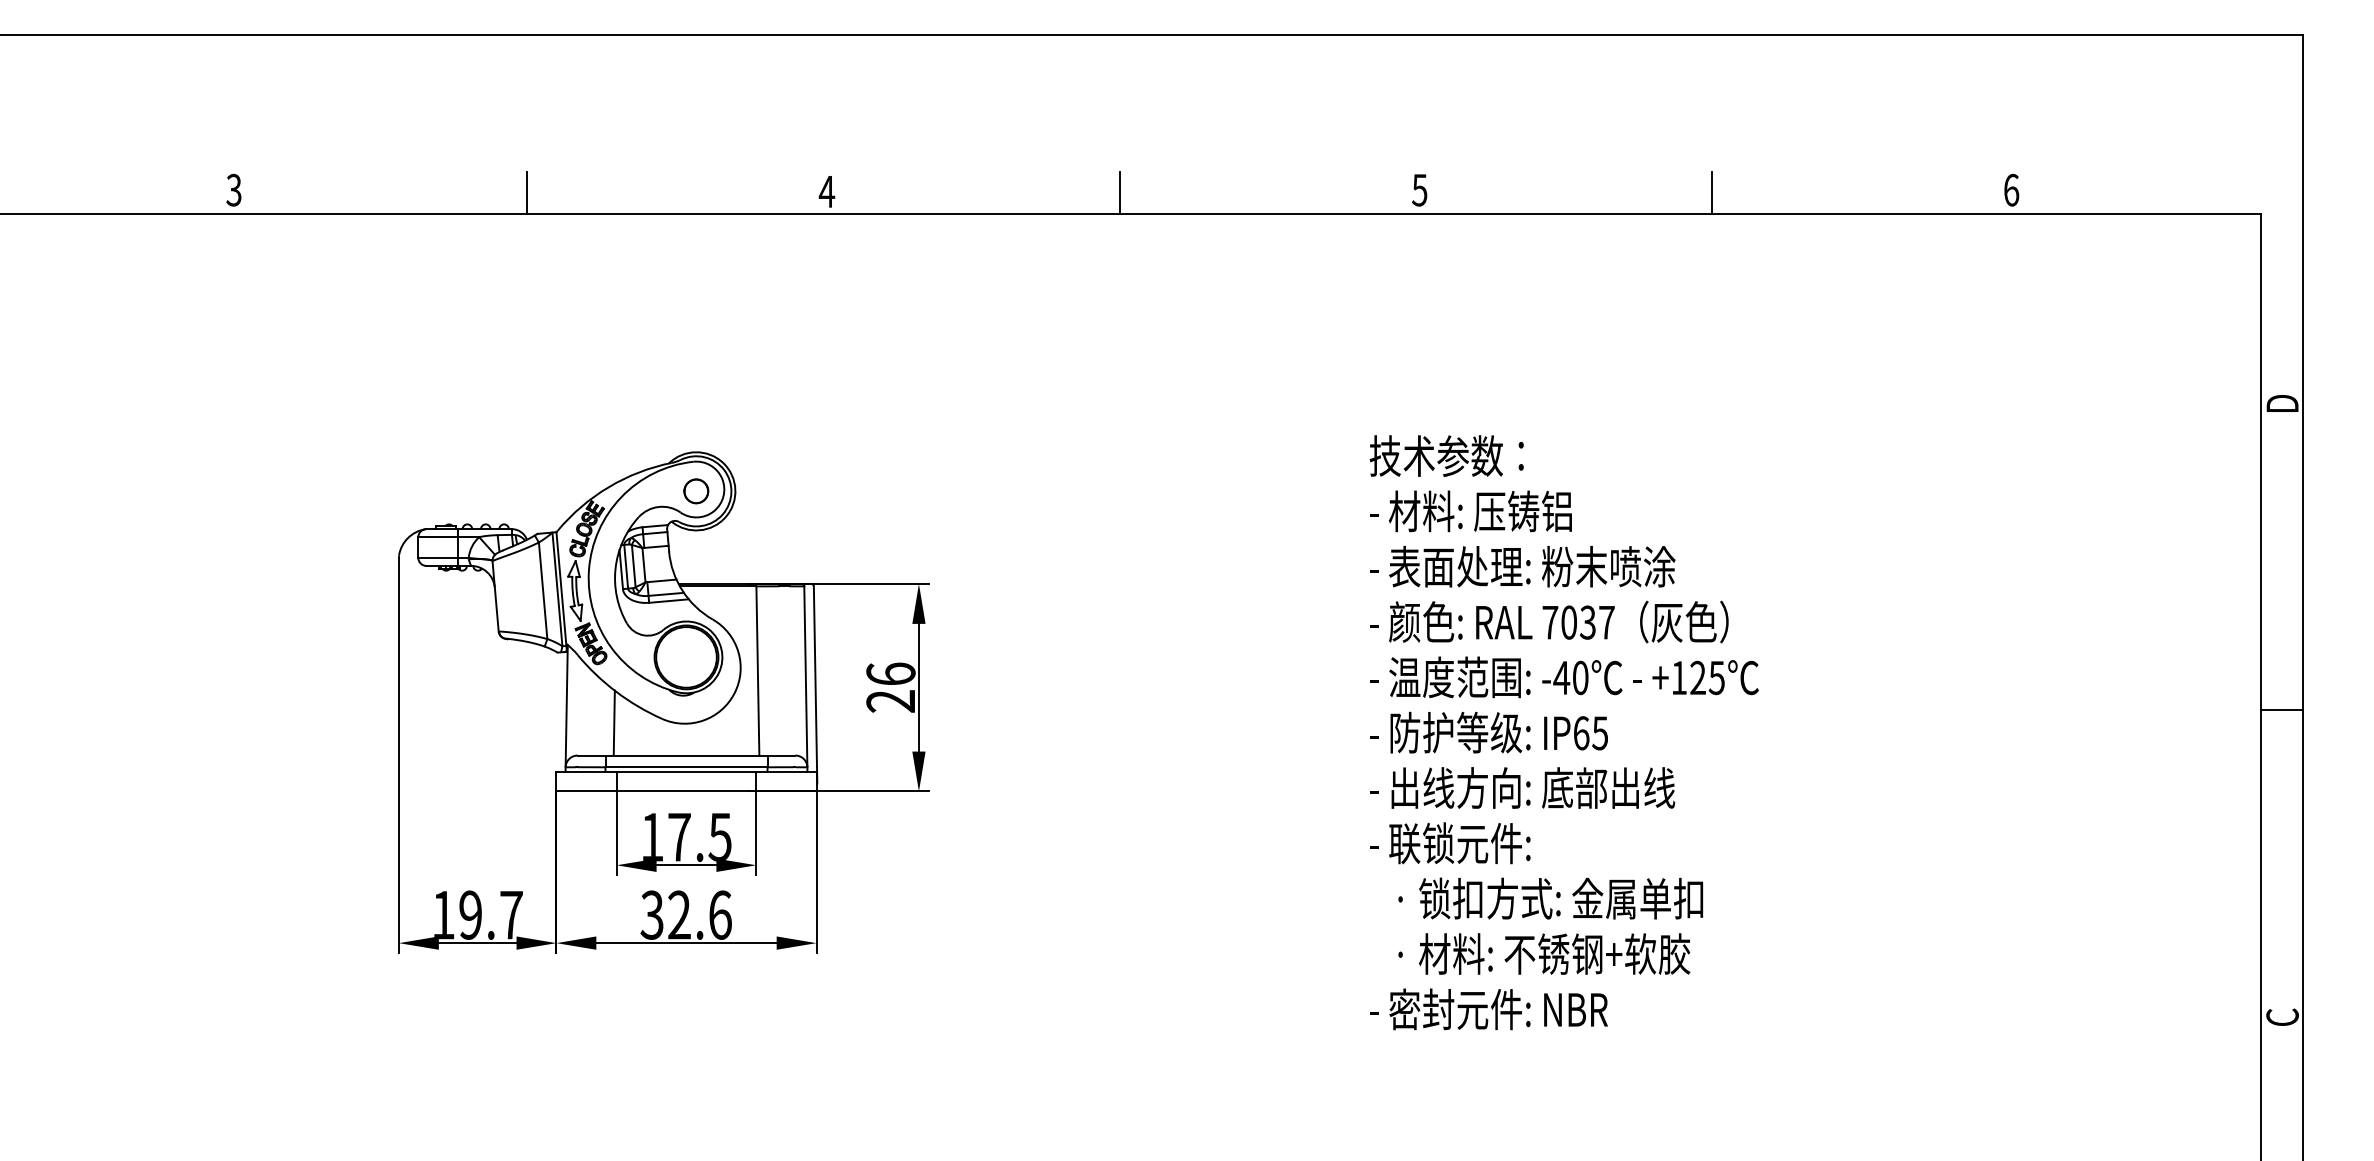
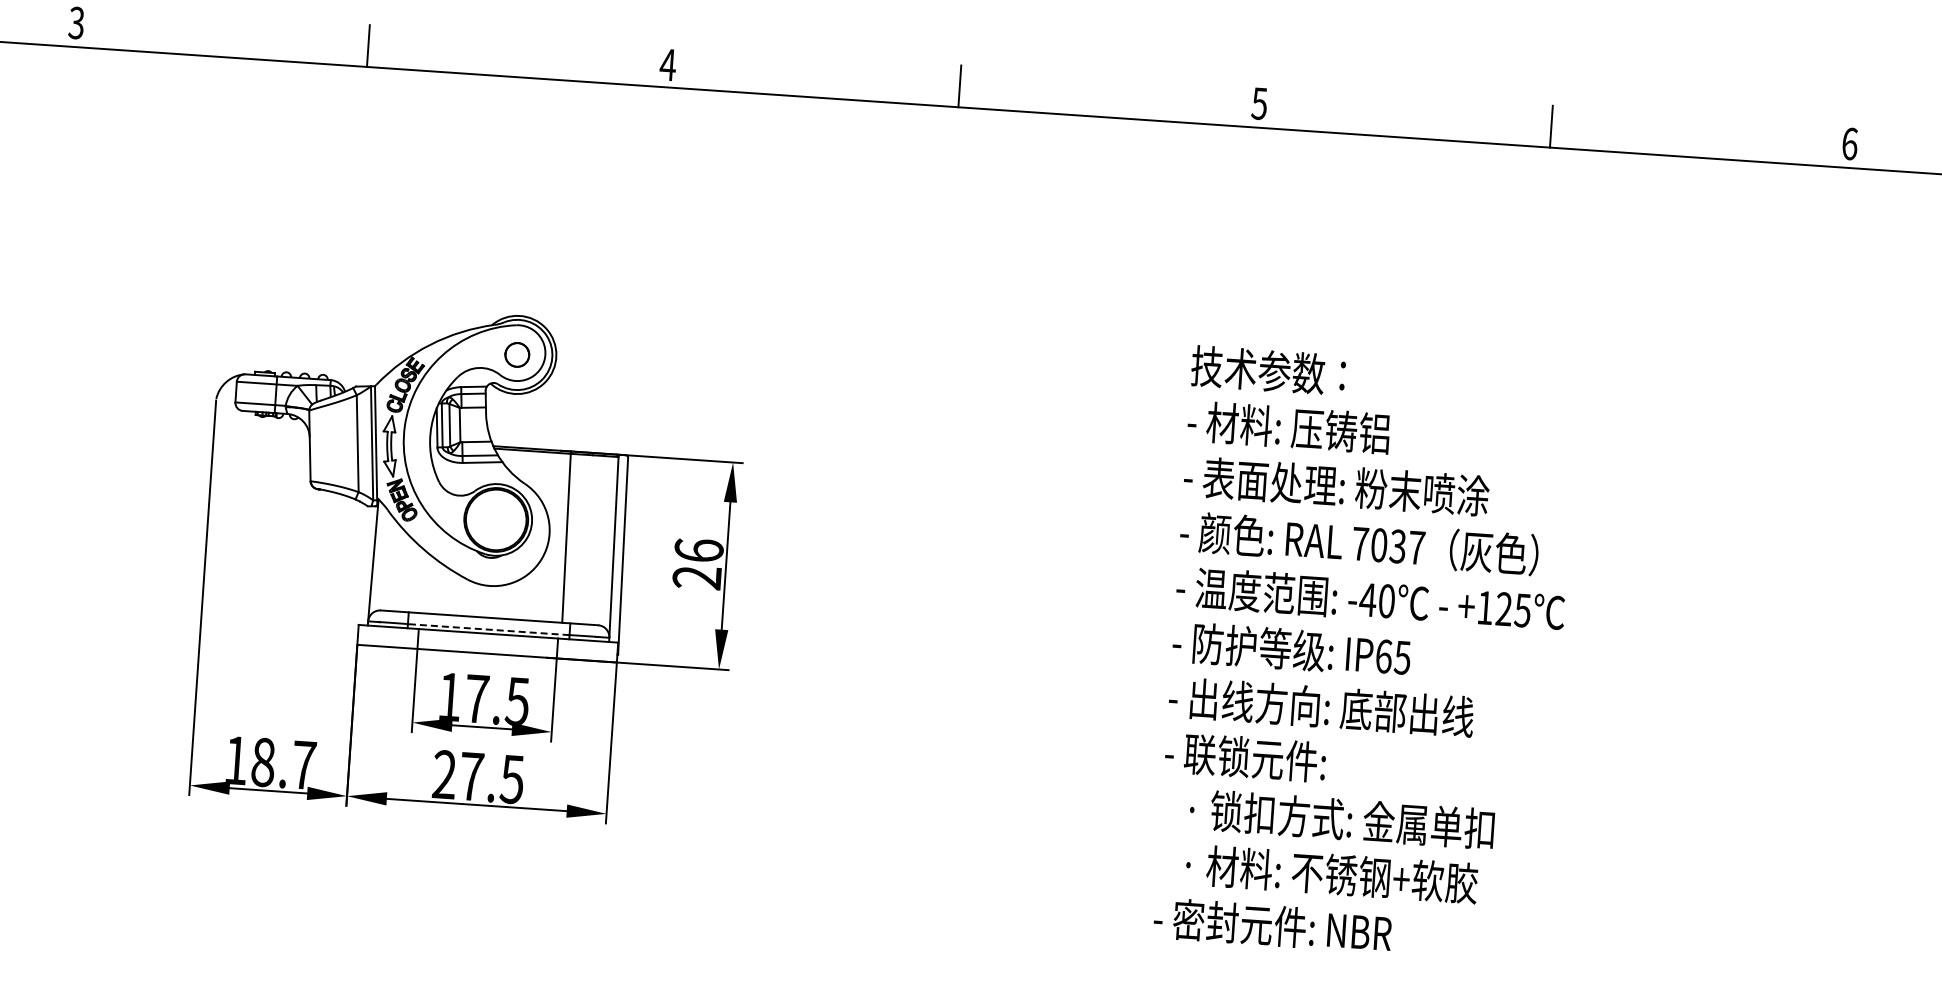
line: (613, 722) -> (418, 579), removed
line: (686, 767) -> (488, 629), solid -> dashed
text: (470, 914) -> (263, 761), 19.7 -> 18.7
text: (685, 914) -> (477, 776), 32.6 -> 27.5

